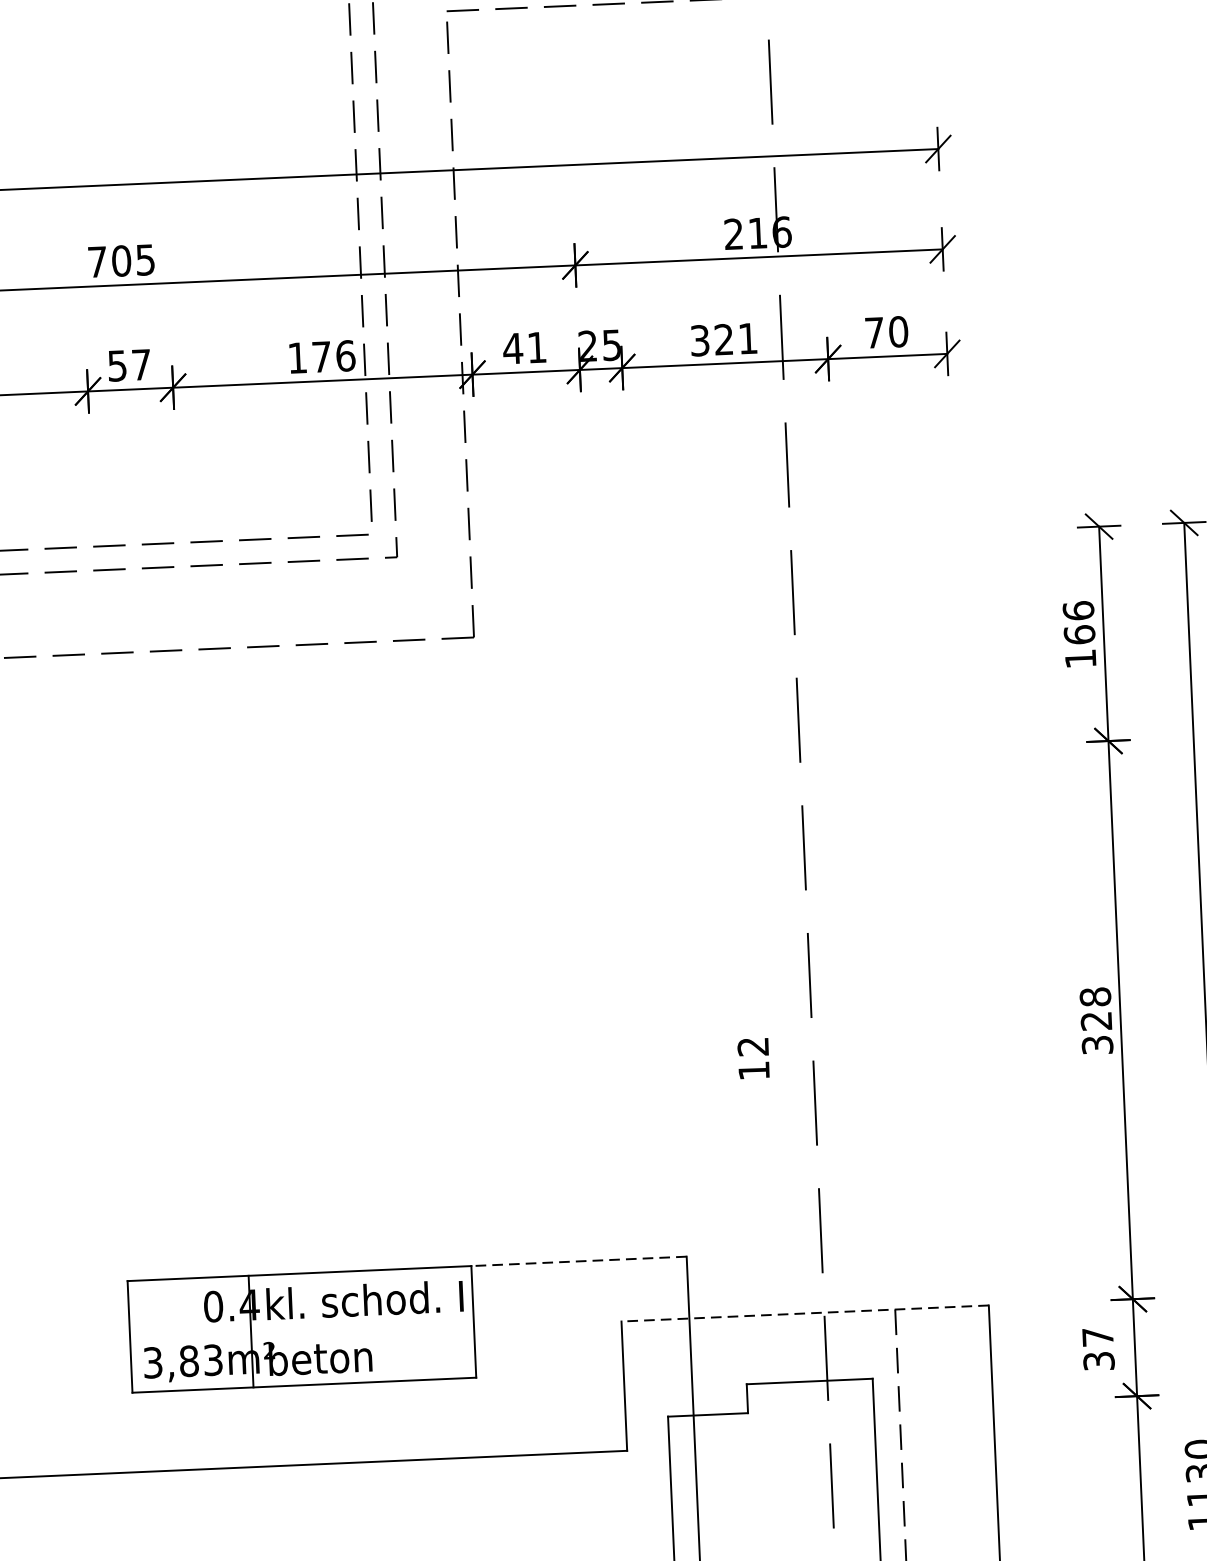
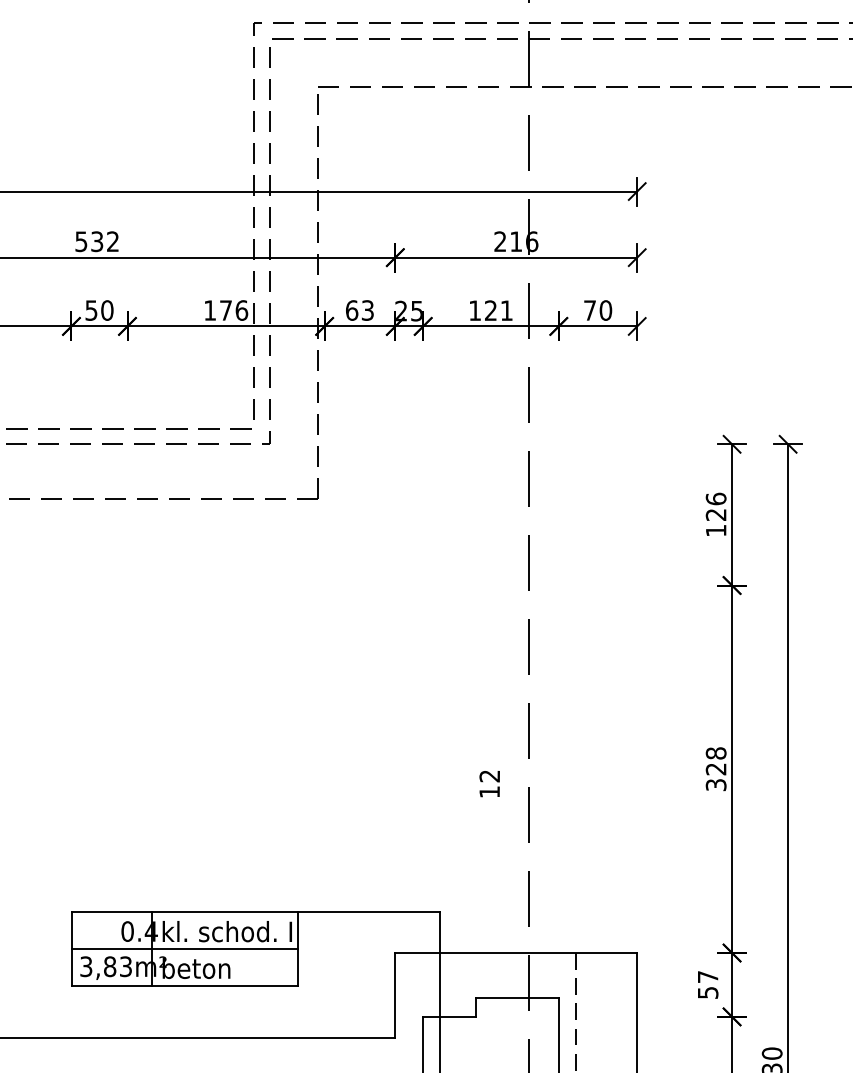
text: (120, 260) -> (96, 241), 705 -> 532
text: (700, 340) -> (475, 310), 321 -> 121
text: (524, 348) -> (359, 310), 41 -> 63
text: (141, 364) -> (107, 310), 57 -> 50
text: (1078, 634) -> (715, 514), 166 -> 126
line: (579, 1261) -> (369, 912), dashed -> solid
line: (805, 1314) -> (516, 953), dashed -> solid
line: (301, 1330) -> (184, 949), added
text: (1098, 1360) -> (707, 992), 37 -> 57

